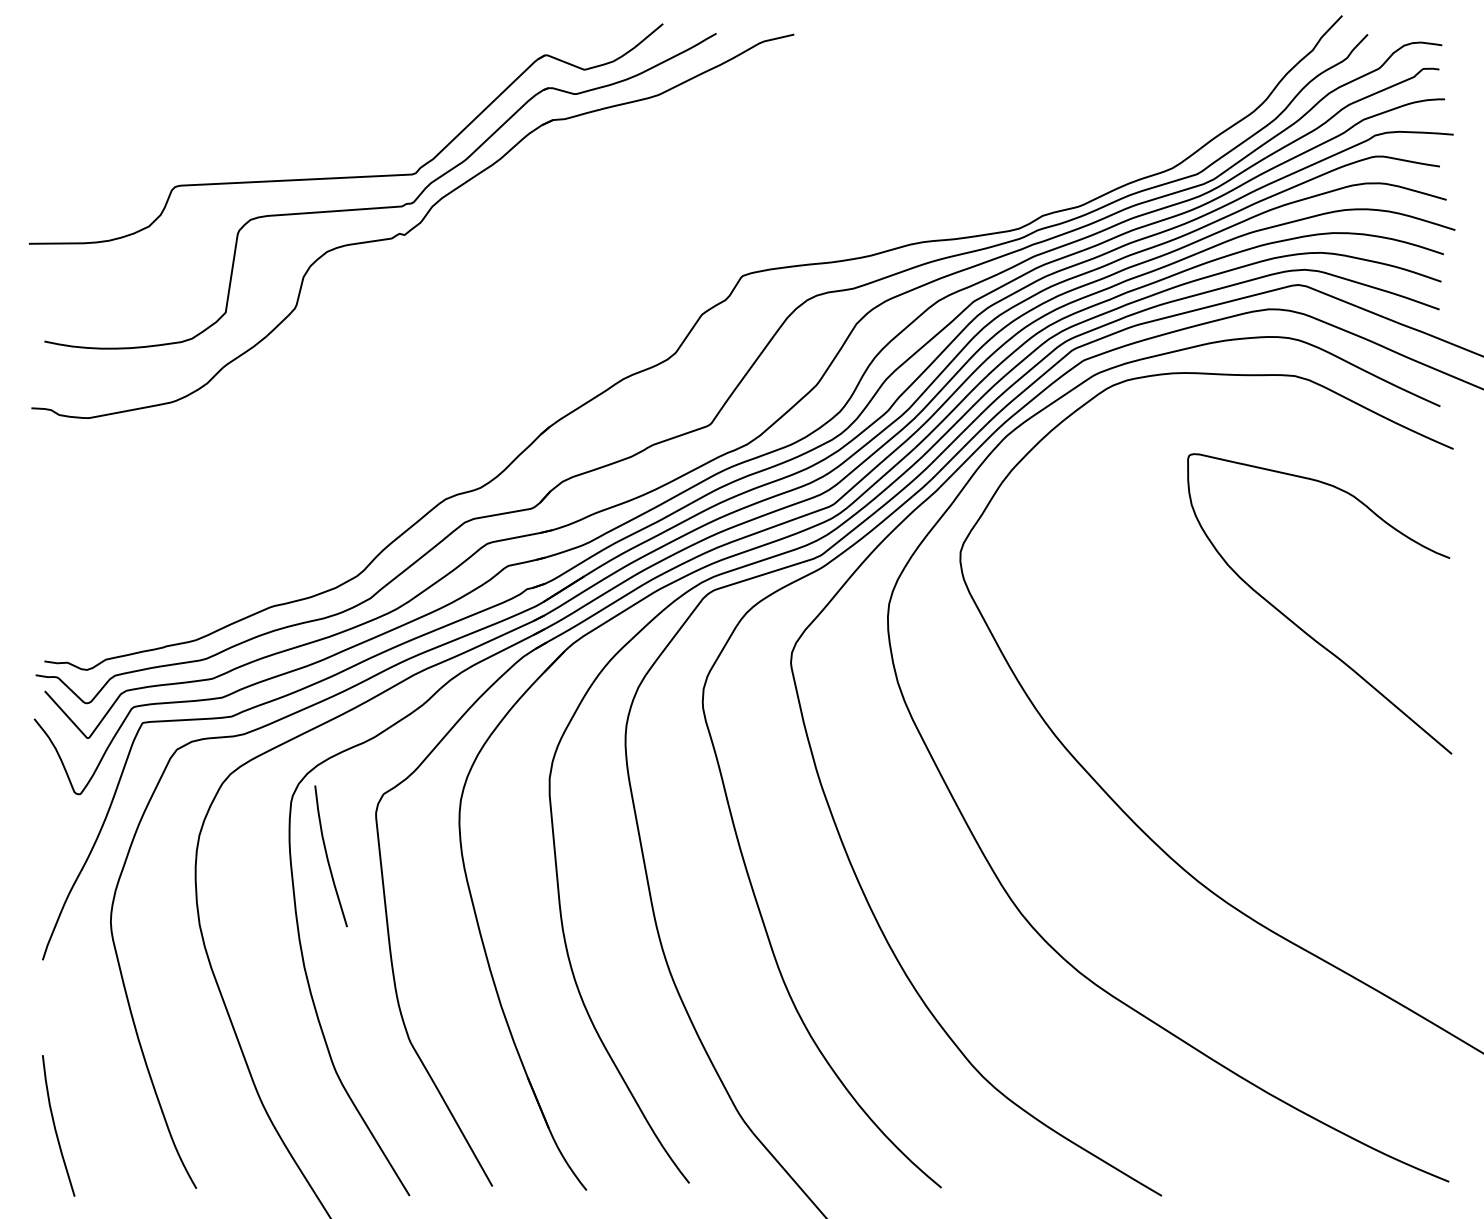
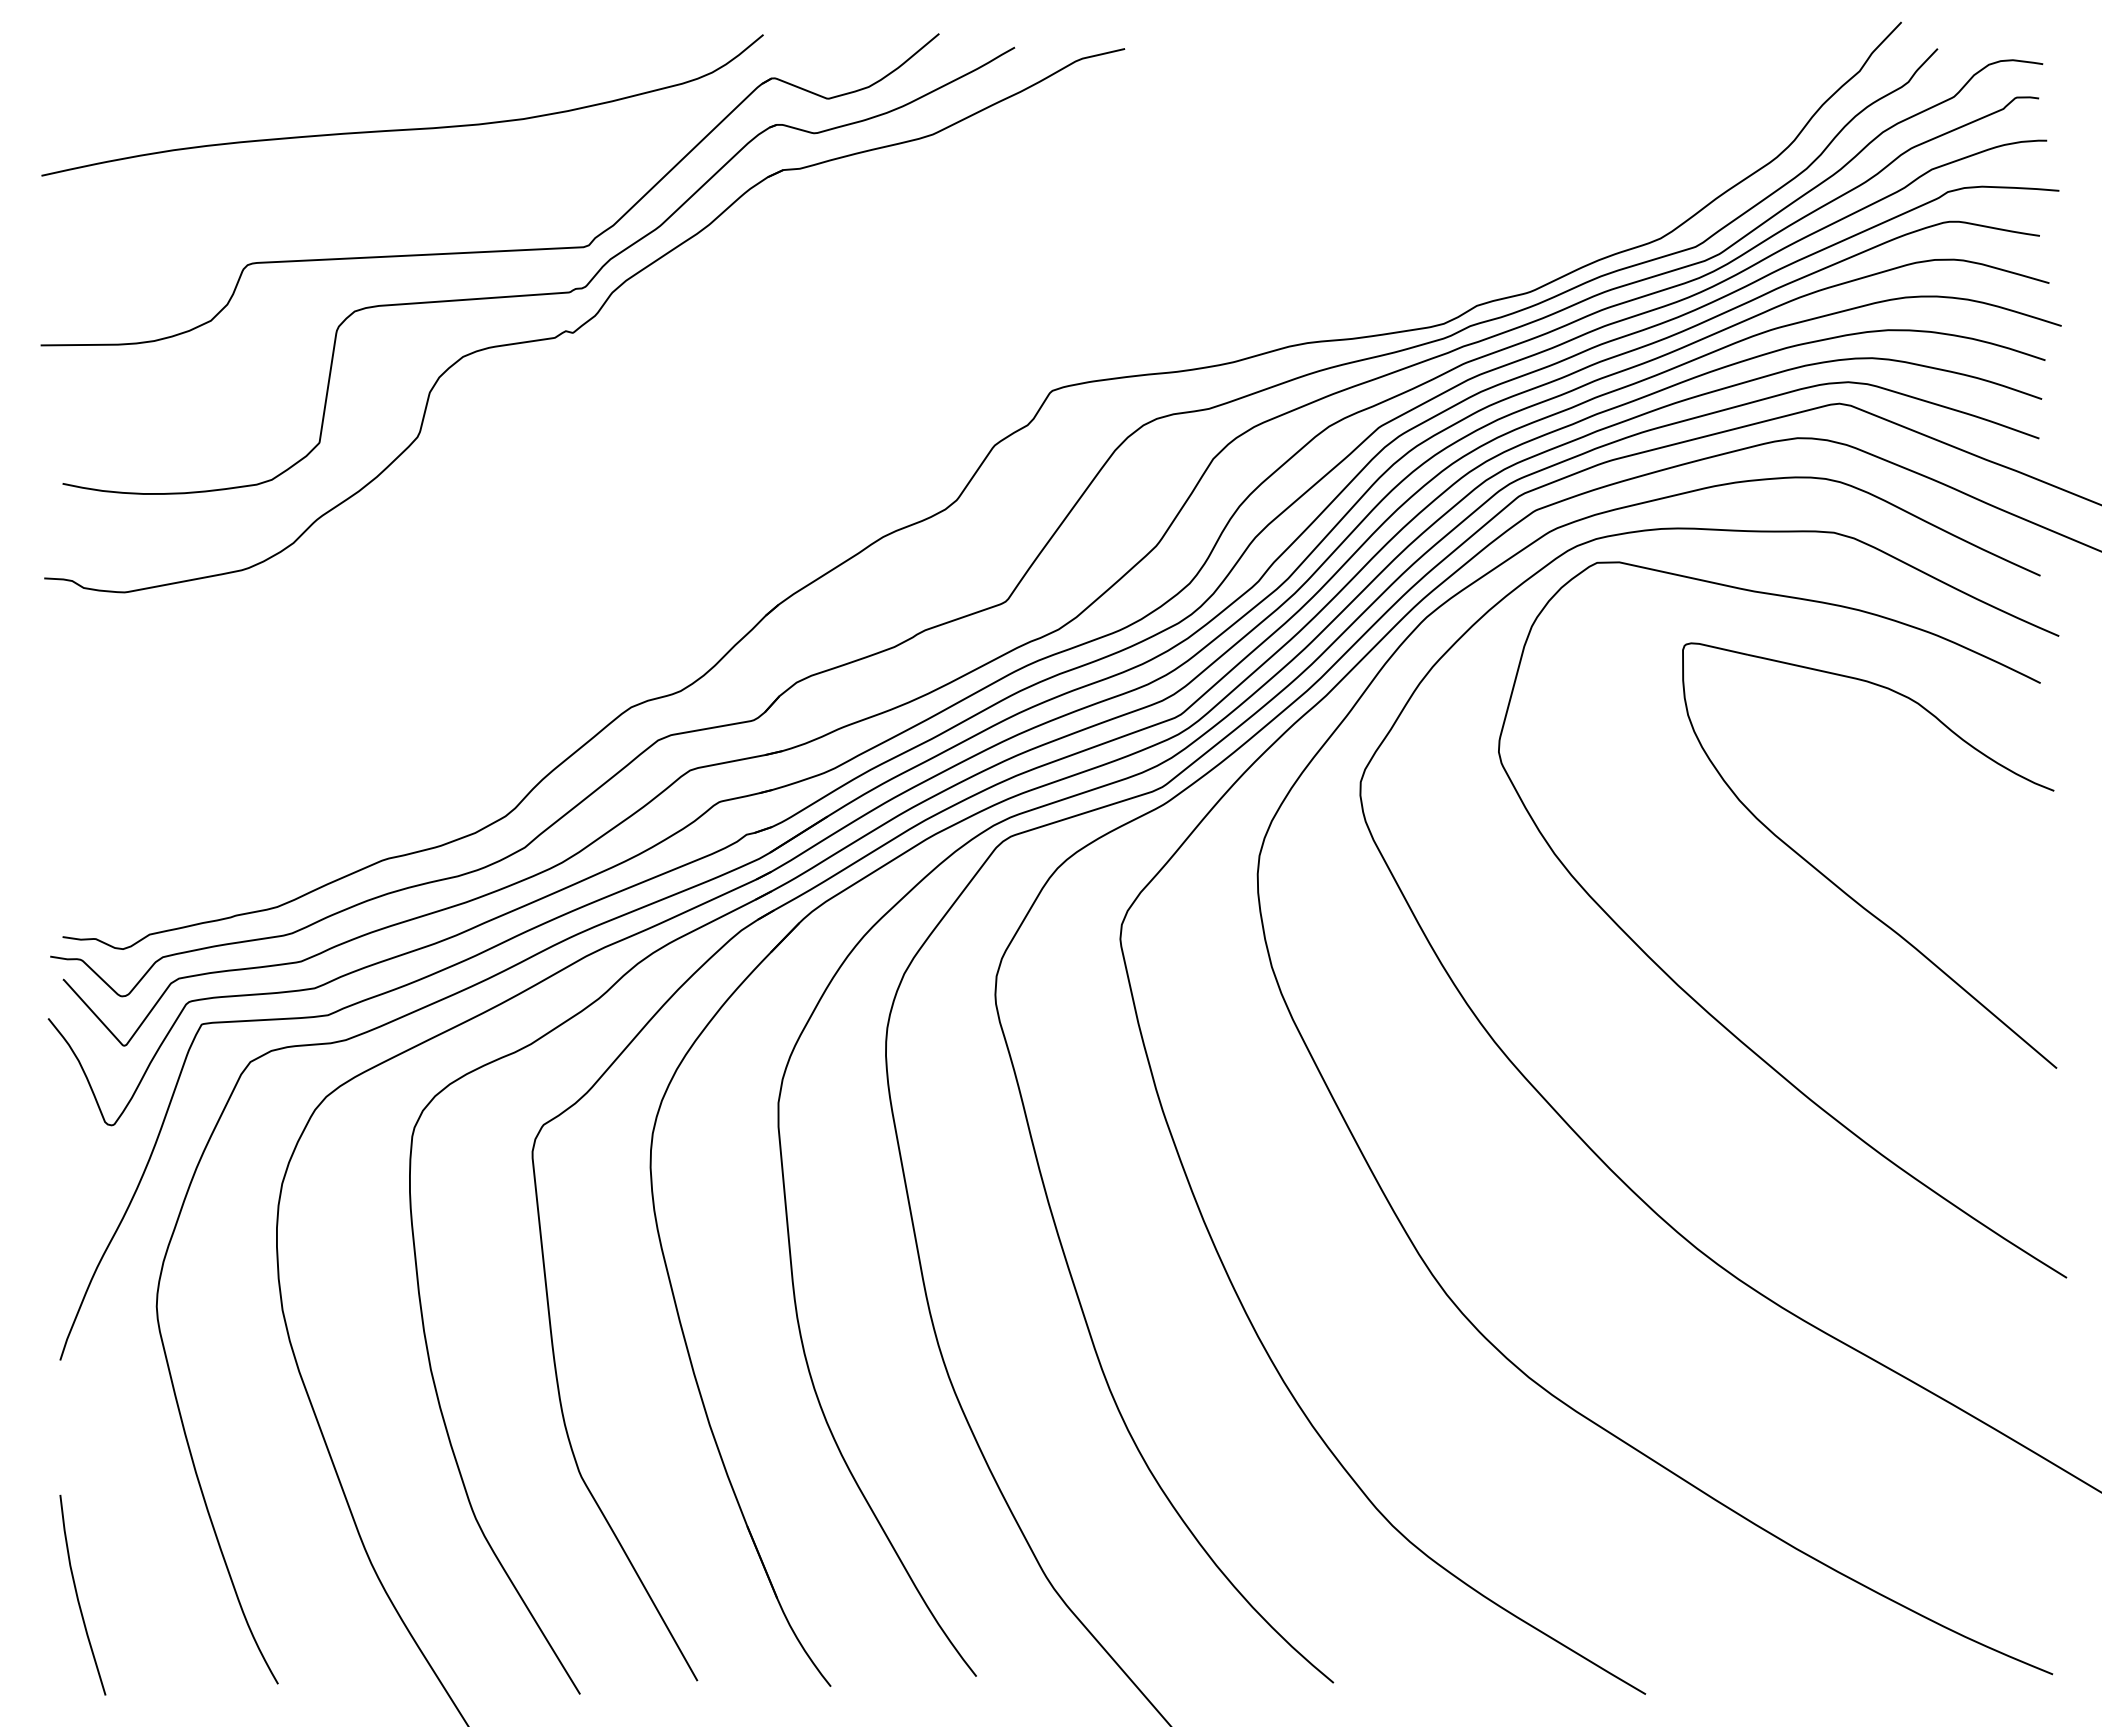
curve: (287, 90) -> (406, 128), added
curve: (1204, 712) -> (1706, 1009), added
curve: (328, 857) -> (464, 1214), removed

